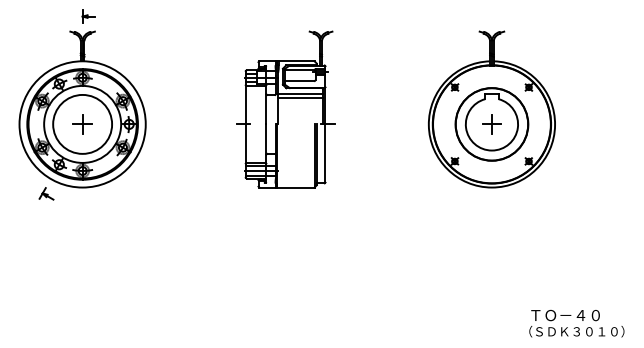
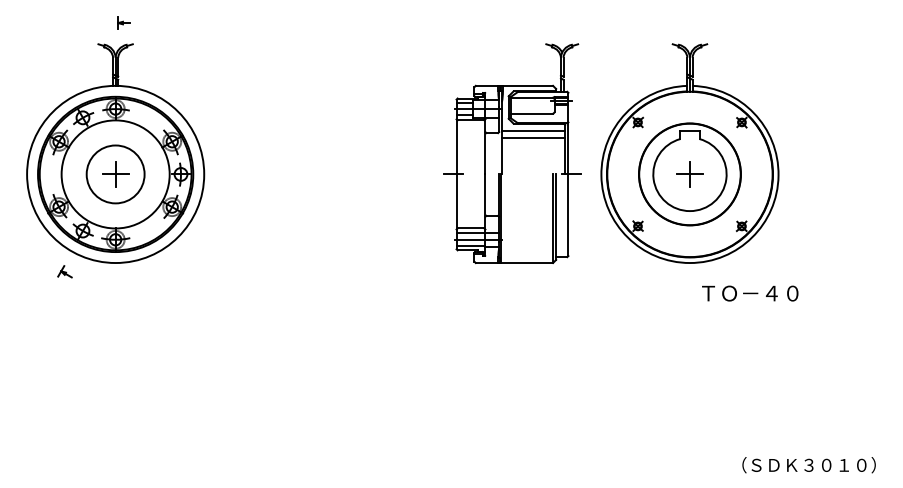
part: (88, 16) -> (123, 22), size x0.7
part: (285, 109) -> (512, 153), moved
circle: (82, 124) -> (115, 174), size x0.7
part: (46, 193) -> (64, 271), size x0.7
text: (565, 315) -> (750, 293), moved

